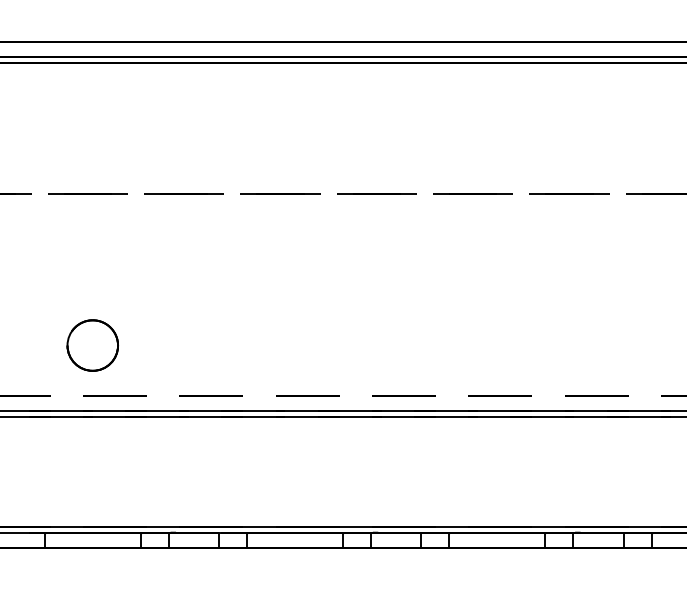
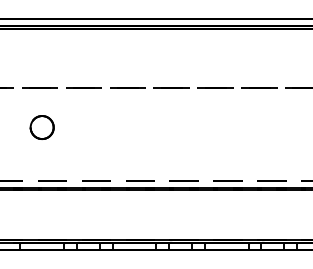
circle: (91, 345) -> (41, 127), moved

